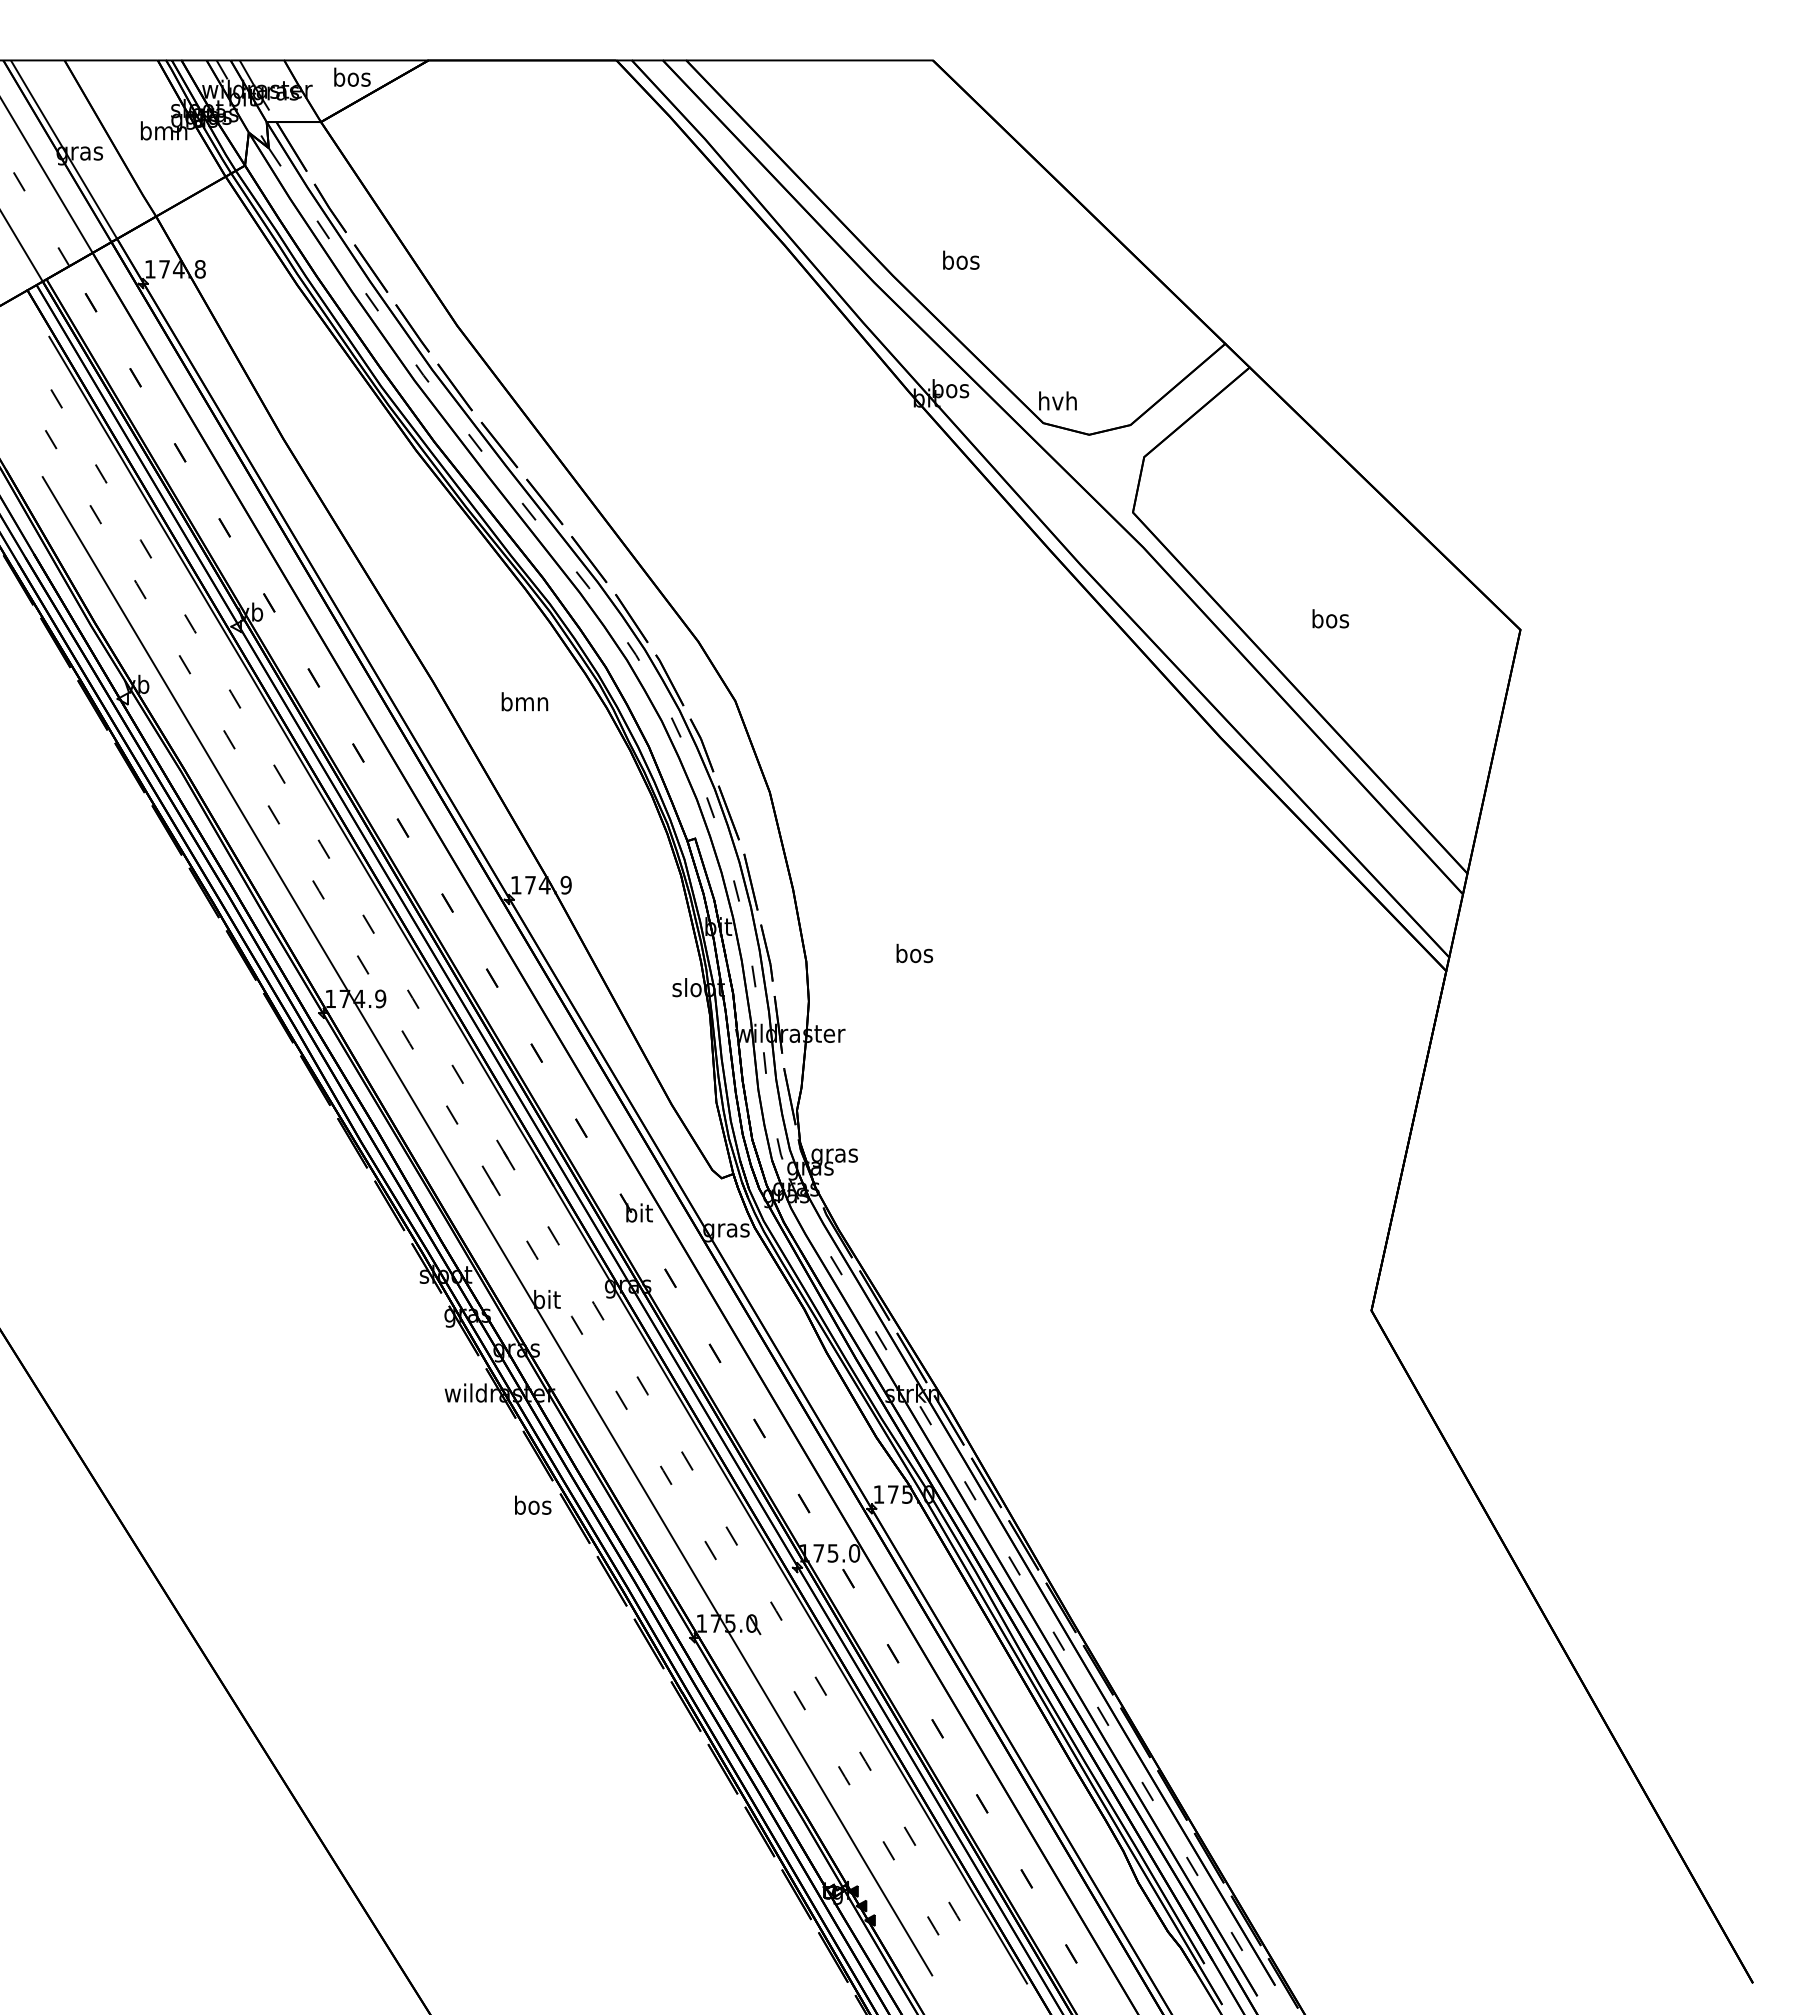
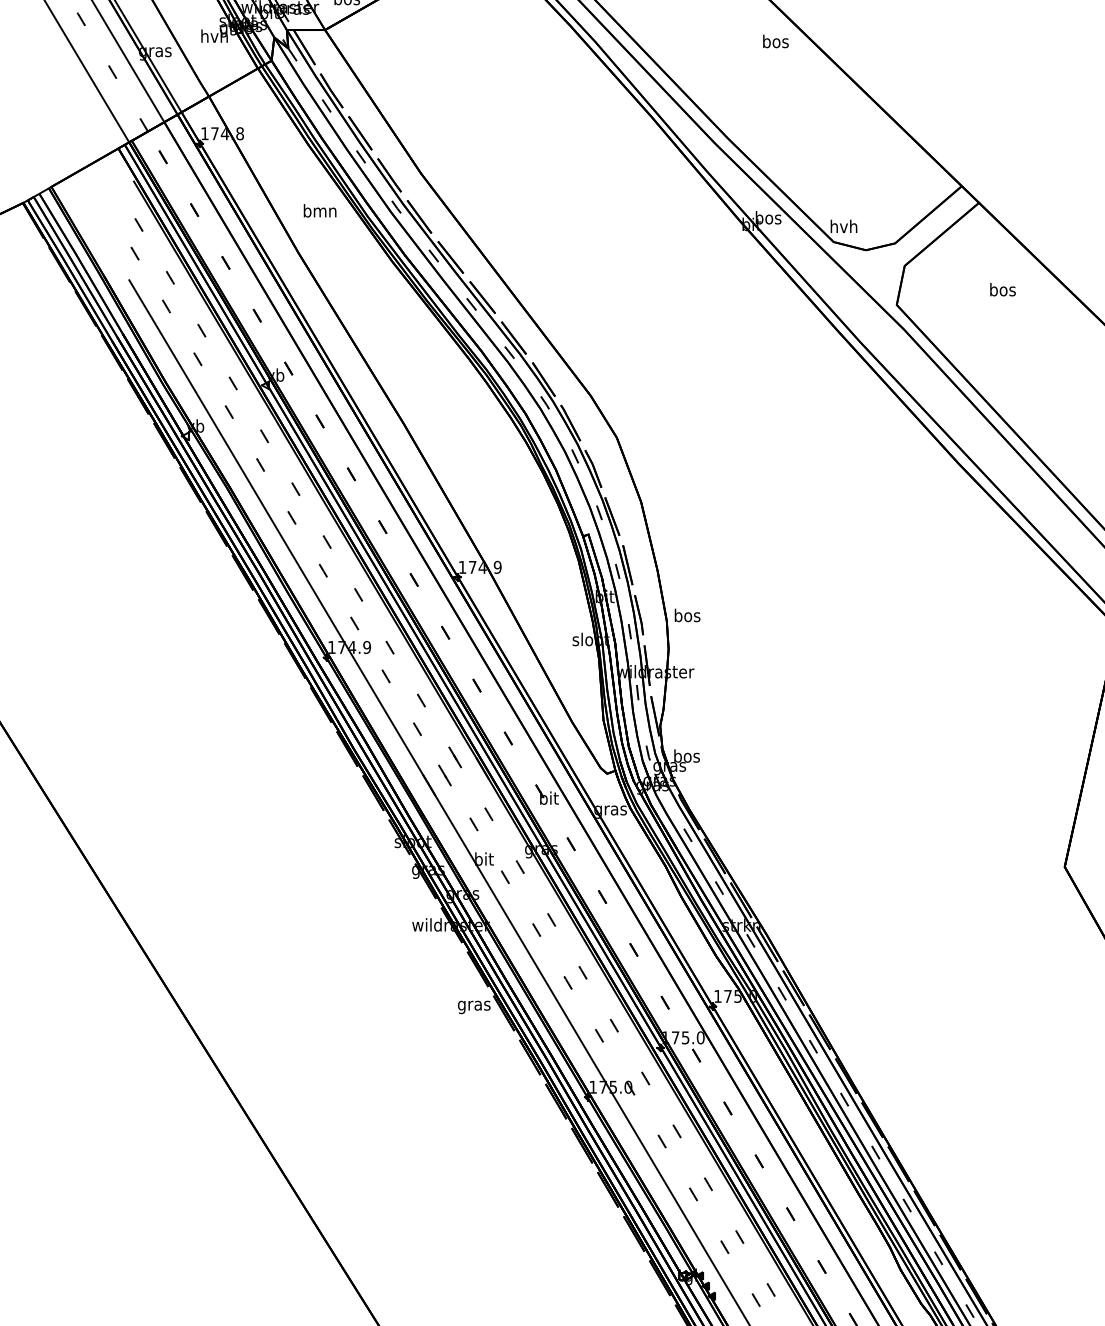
text: (163, 130) -> (214, 35), bmn -> hvh
text: (961, 259) -> (776, 40), moved
text: (1330, 618) -> (1002, 289), moved
text: (524, 701) -> (319, 210), moved
text: (914, 953) -> (687, 615), moved
text: (834, 1154) -> (686, 756), gras -> bos
text: (532, 1507) -> (474, 1005), bos -> gras

